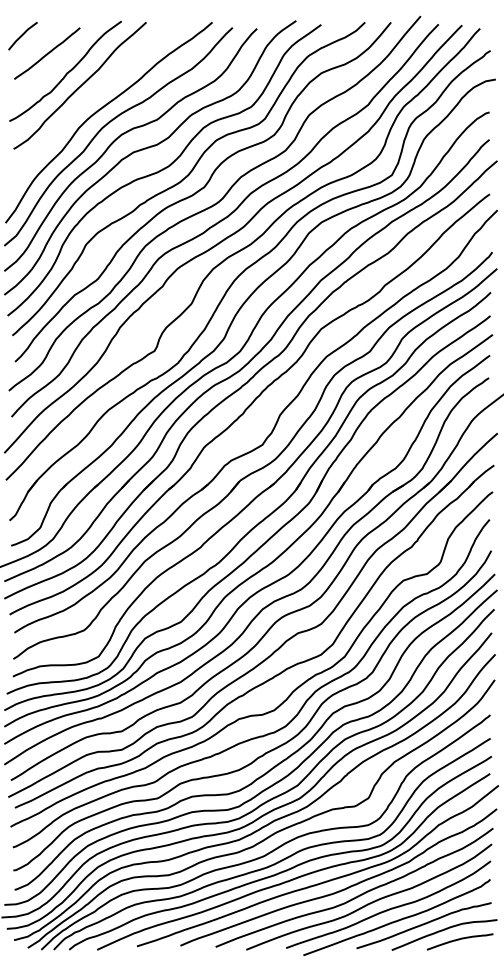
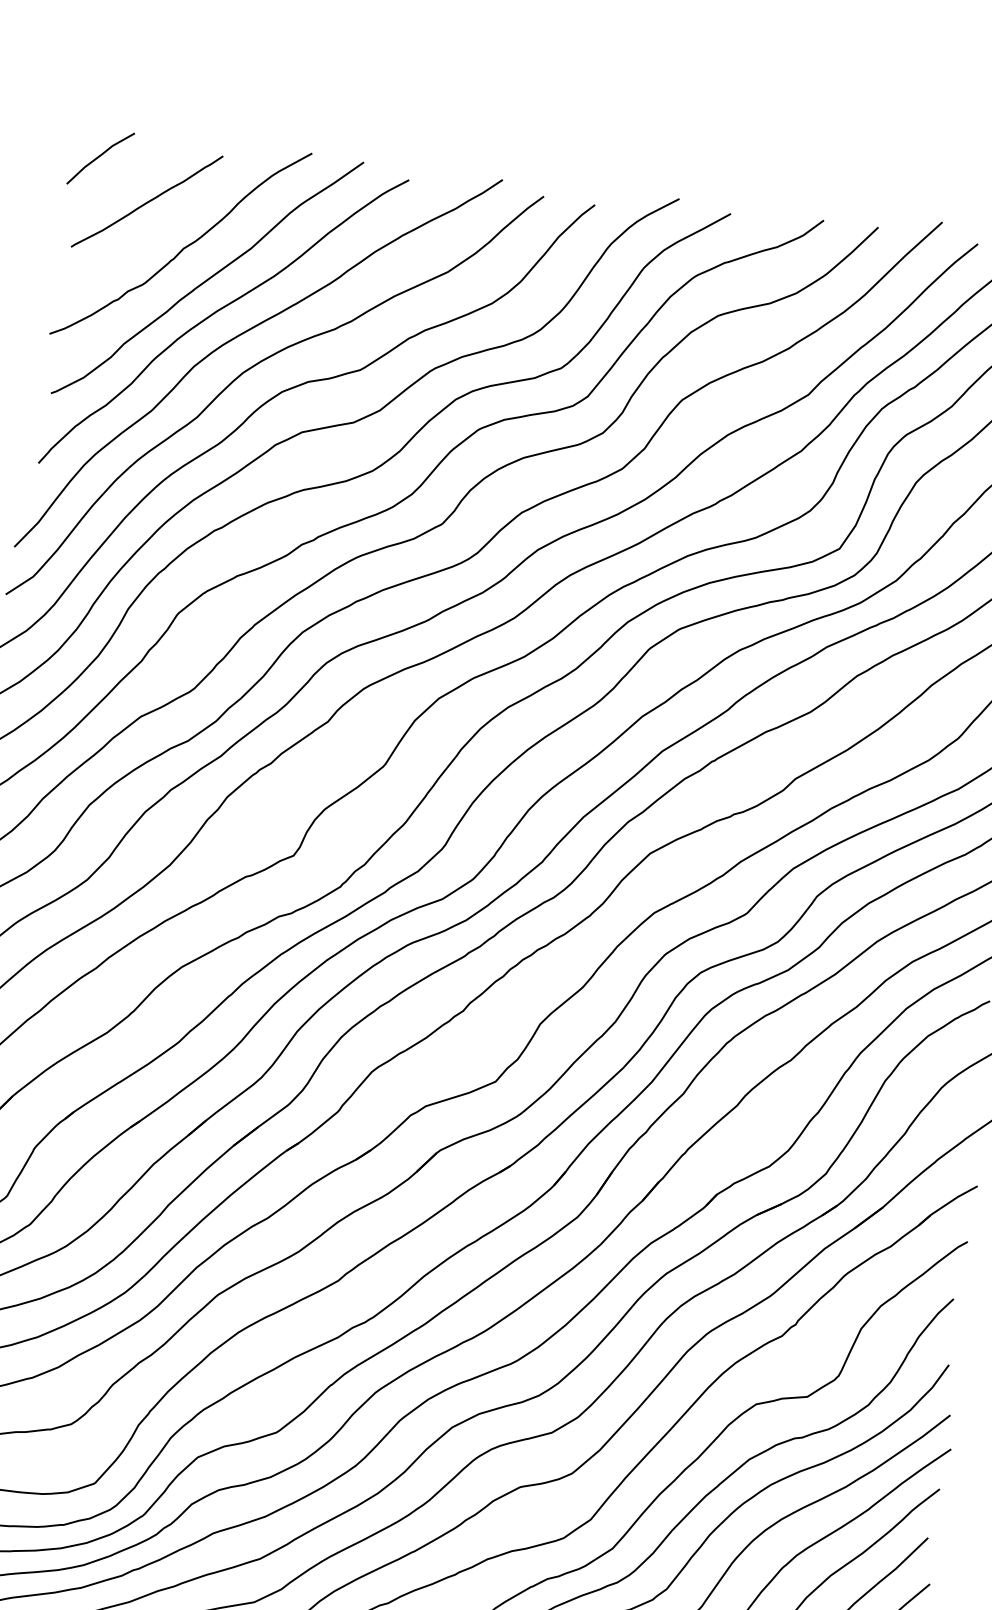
curve: (87, 101) -> (218, 312), added

